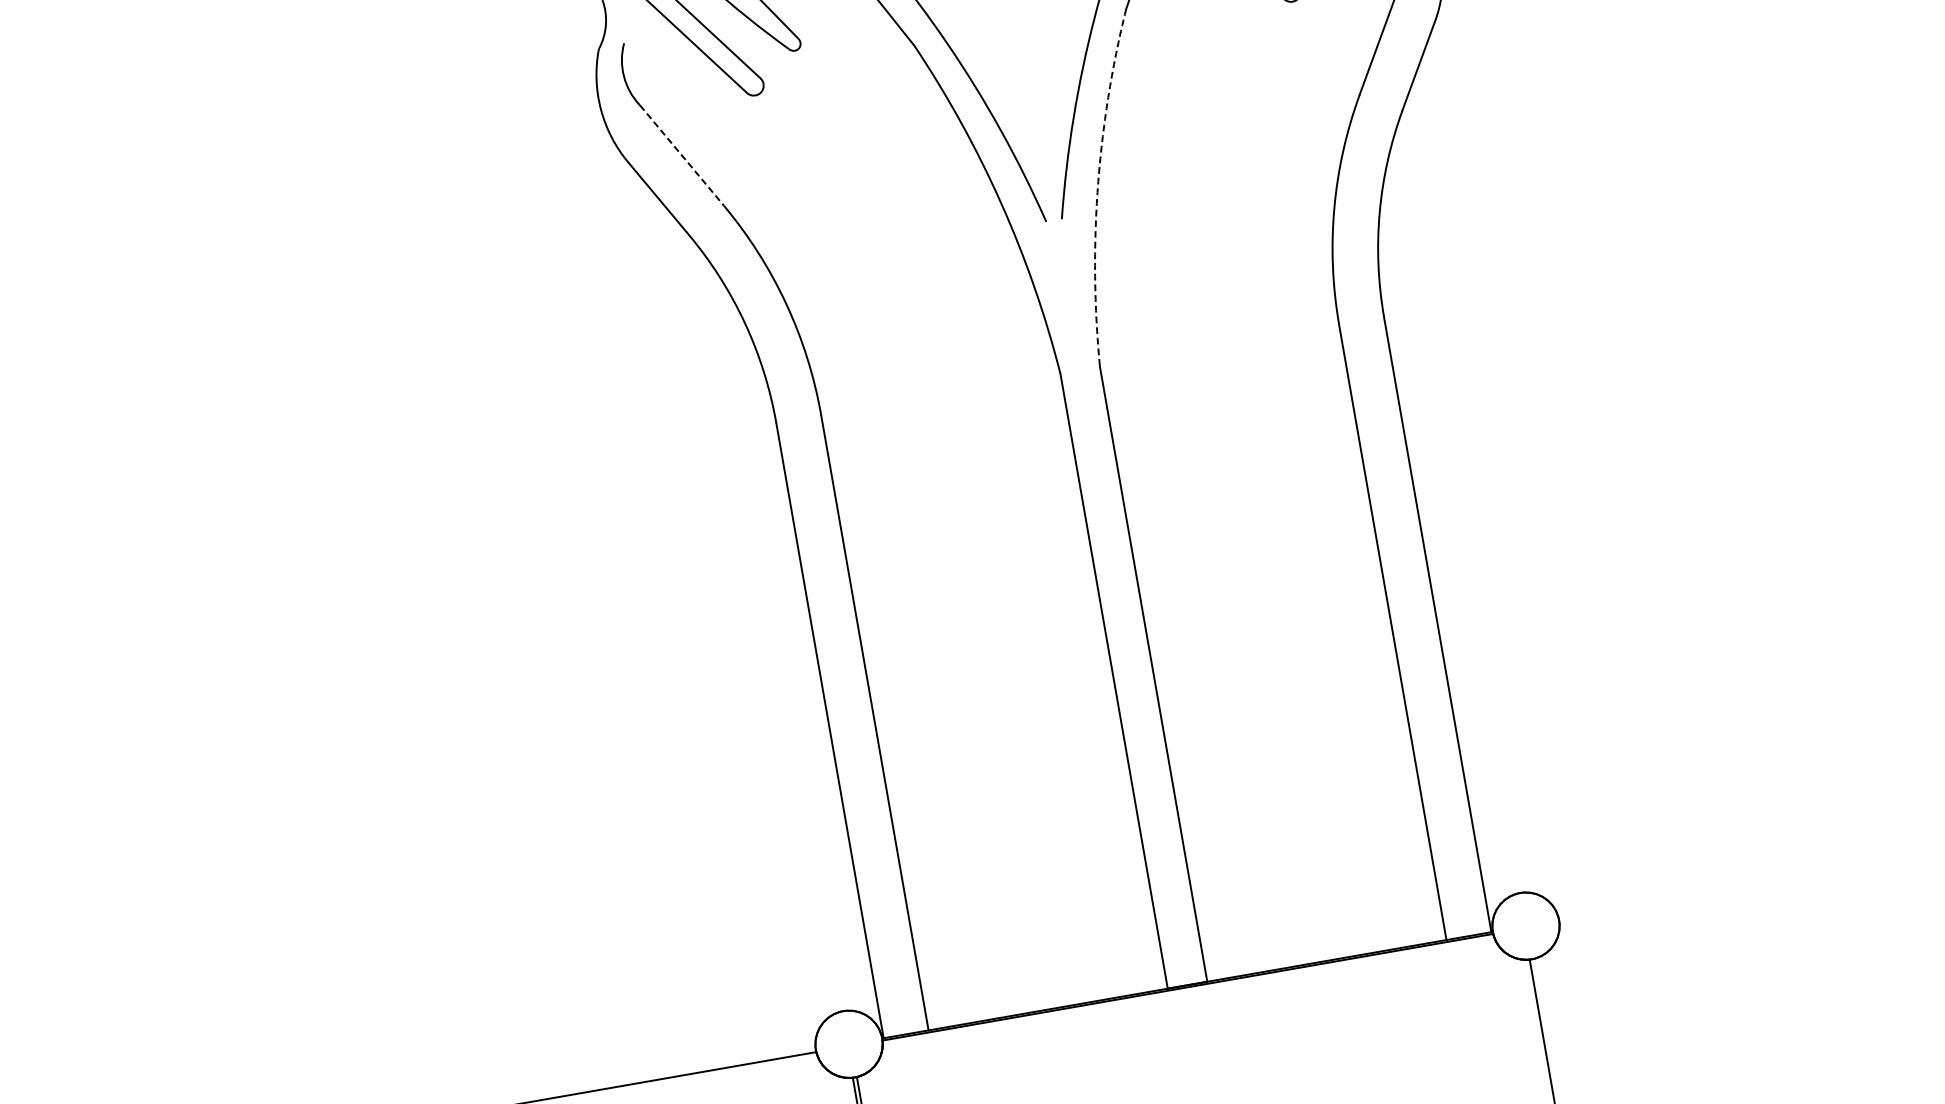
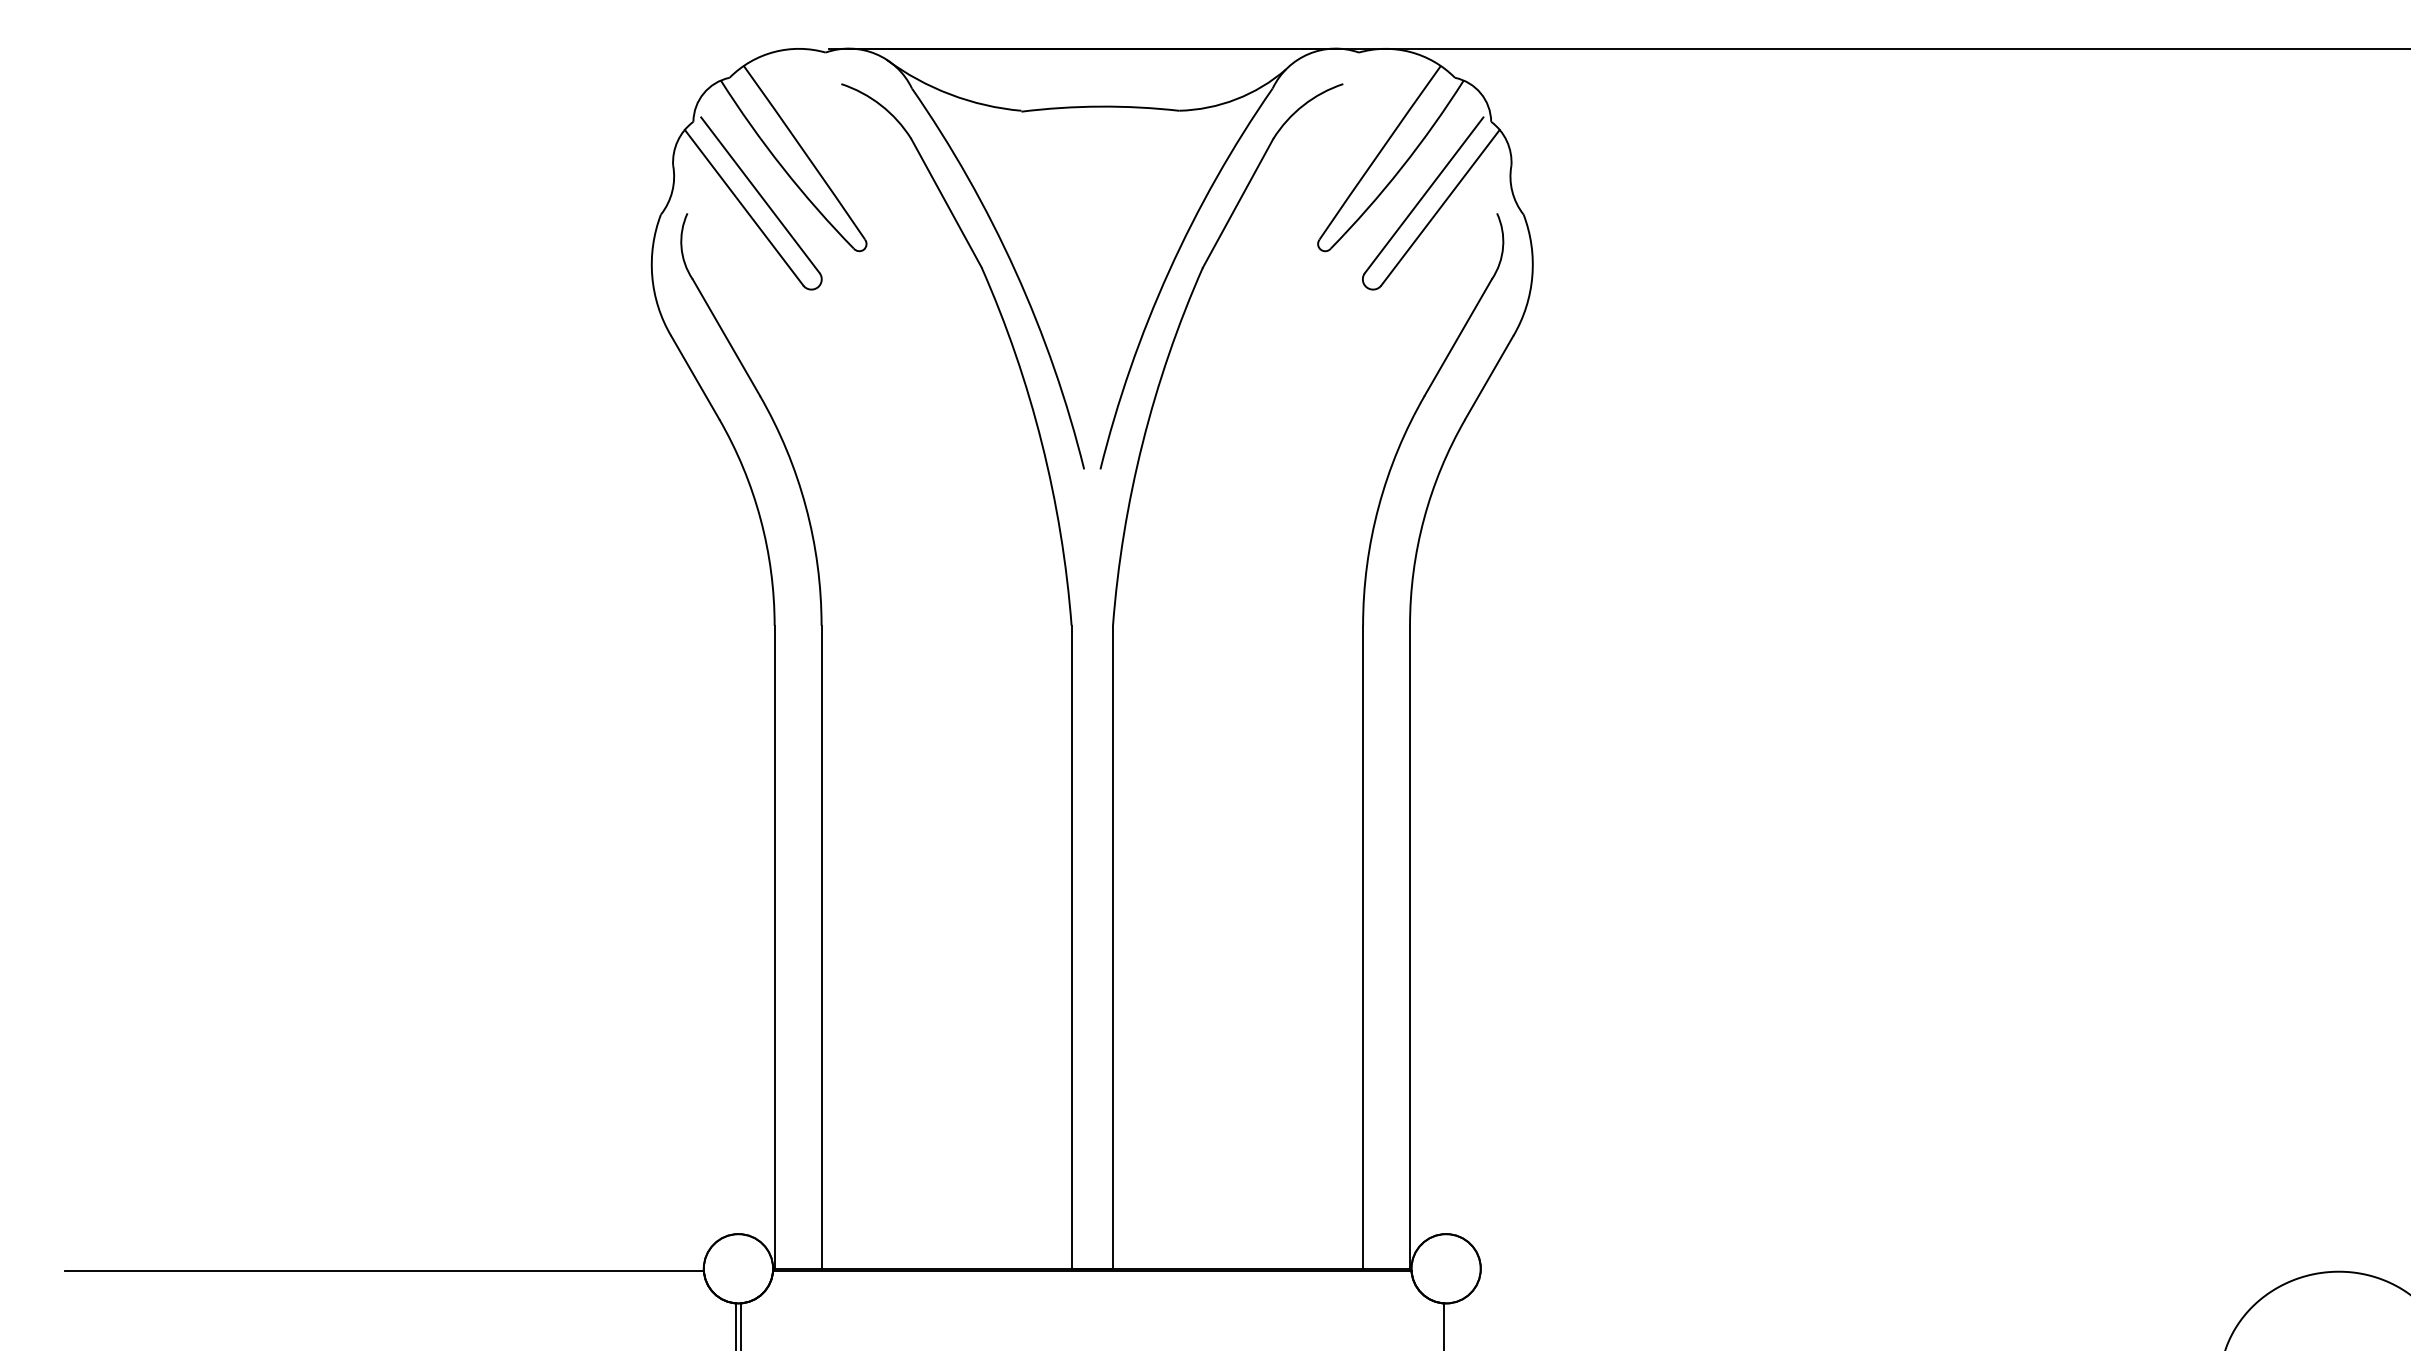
line: (682, 155) -> (726, 337), dashed -> solid
arc: (1097, 186) -> (1142, 442), dashed -> solid

